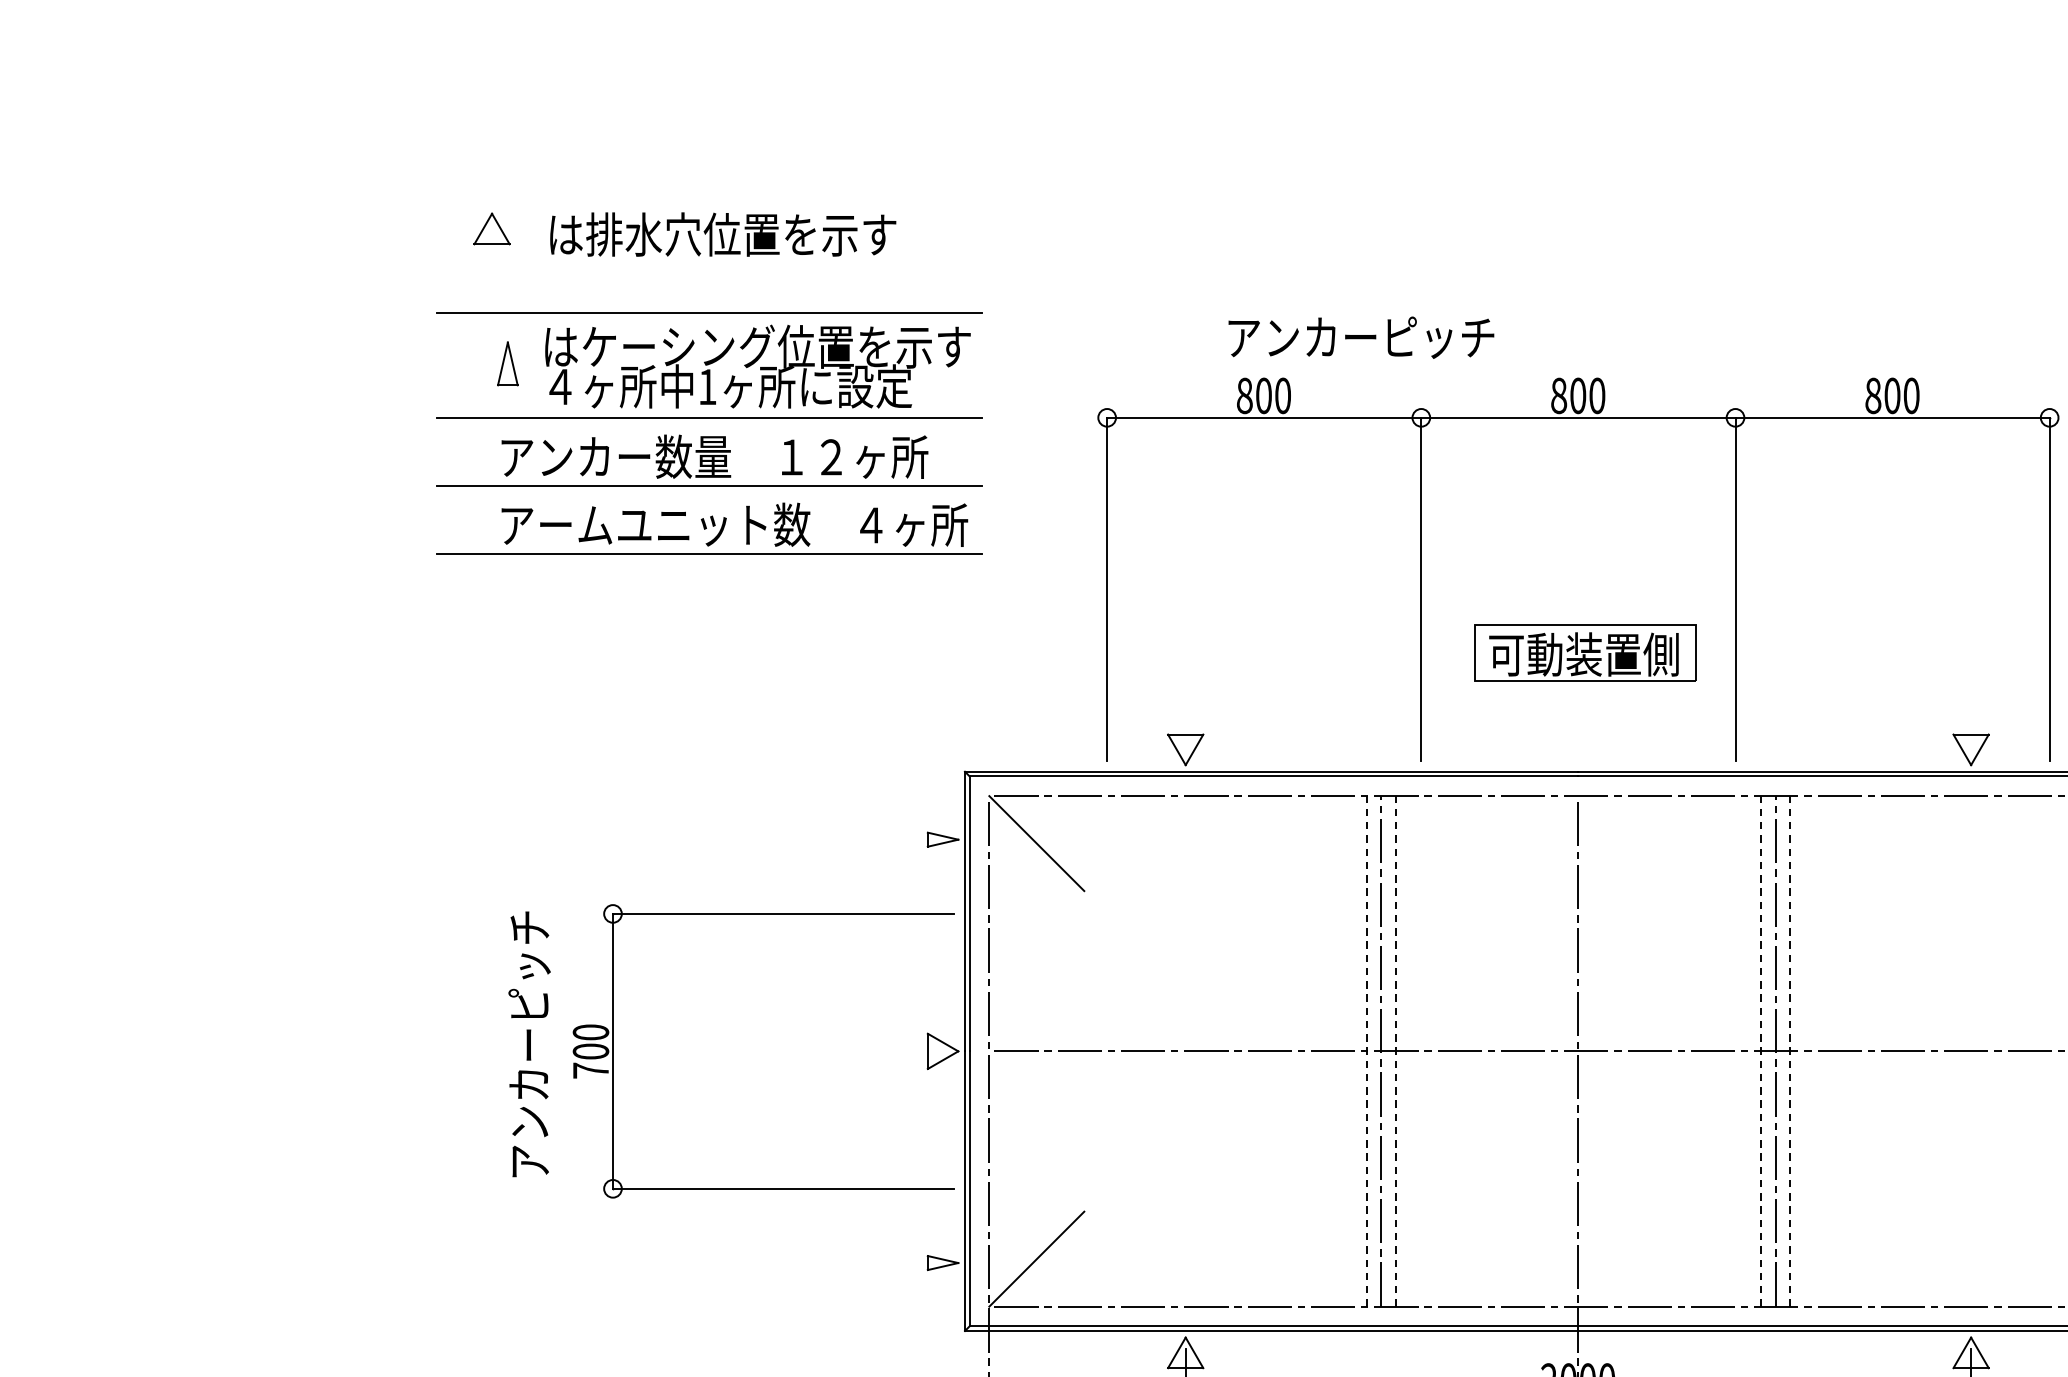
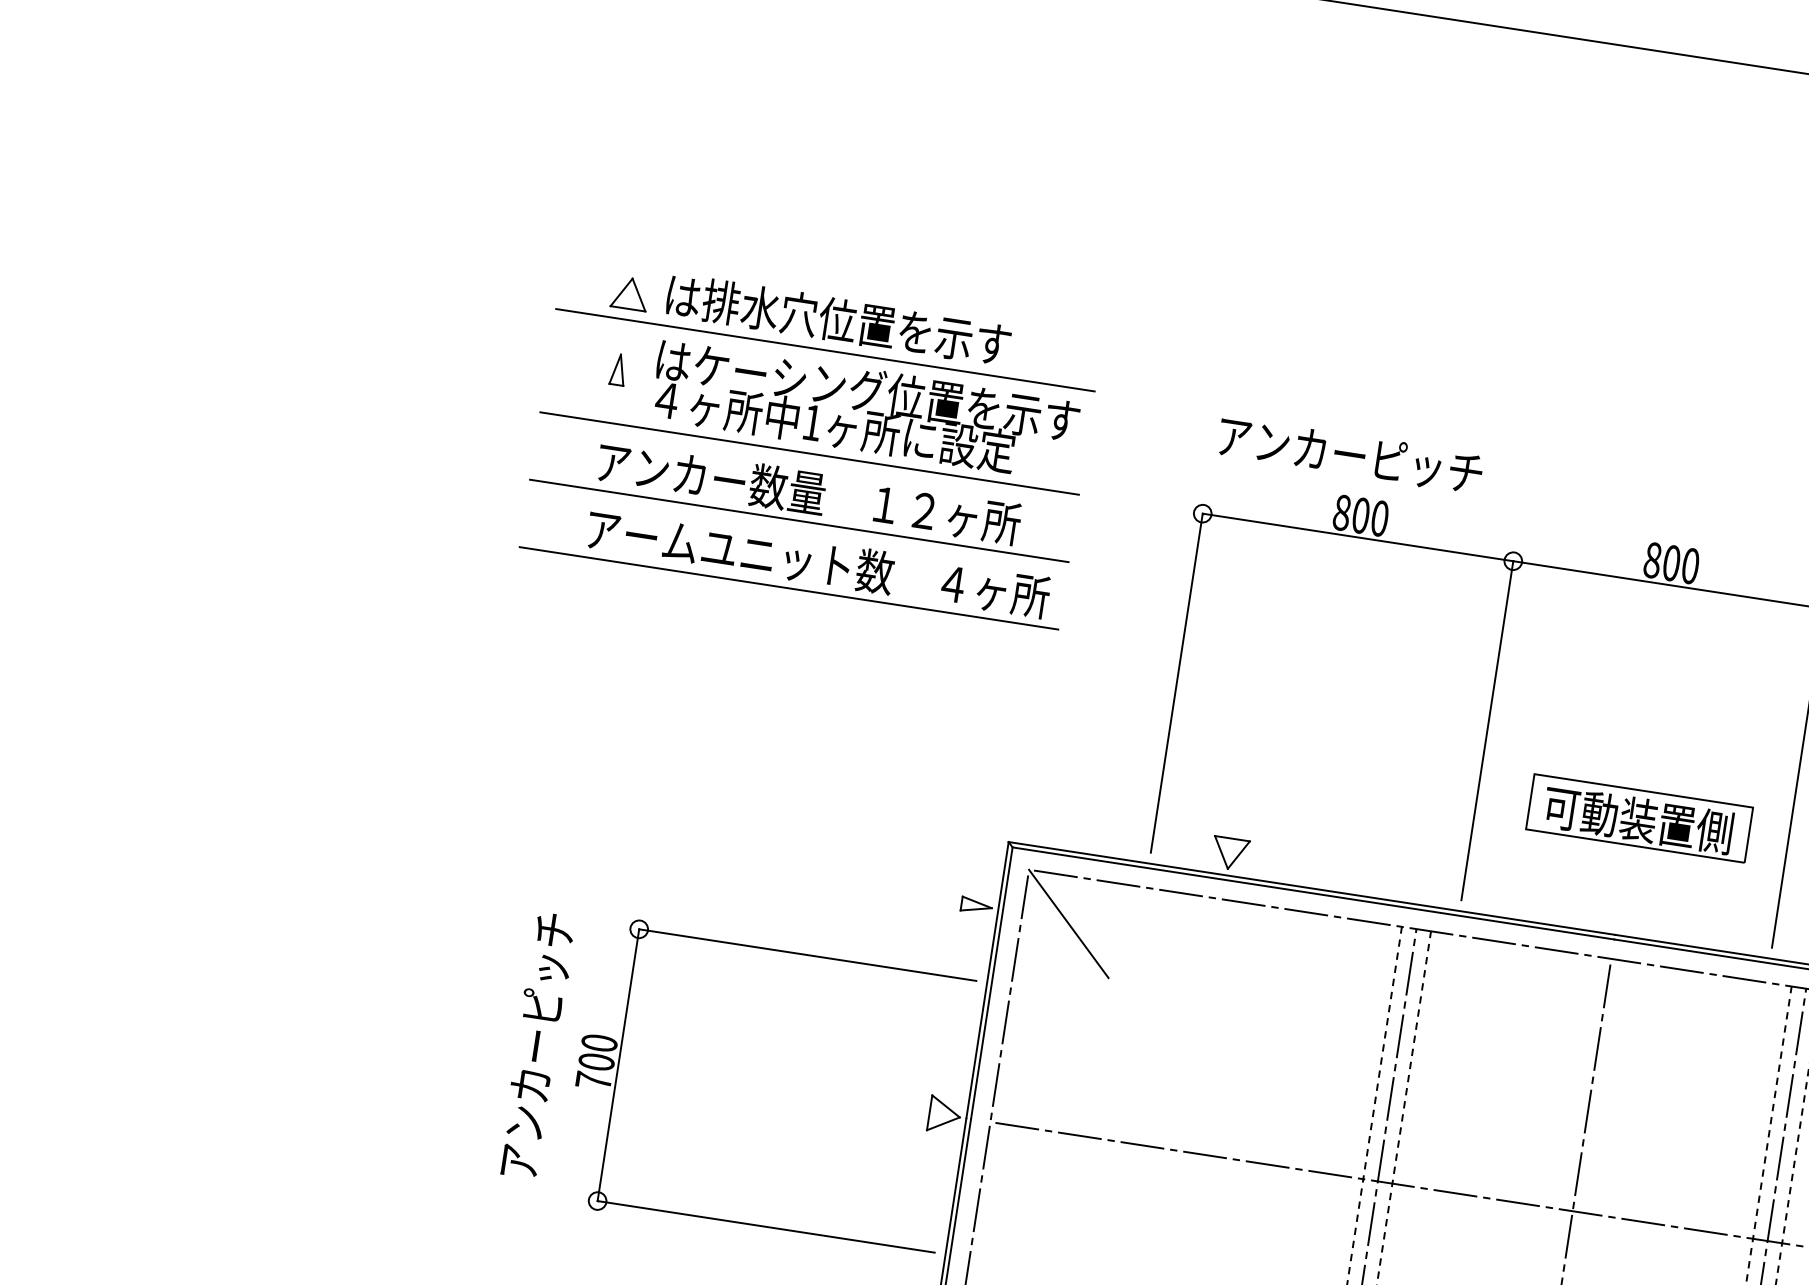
part: (491, 228) -> (629, 293), moved
text: (723, 234) -> (839, 320), moved
text: (1361, 337) -> (1350, 455), moved
part: (508, 363) -> (619, 369), size x0.71

